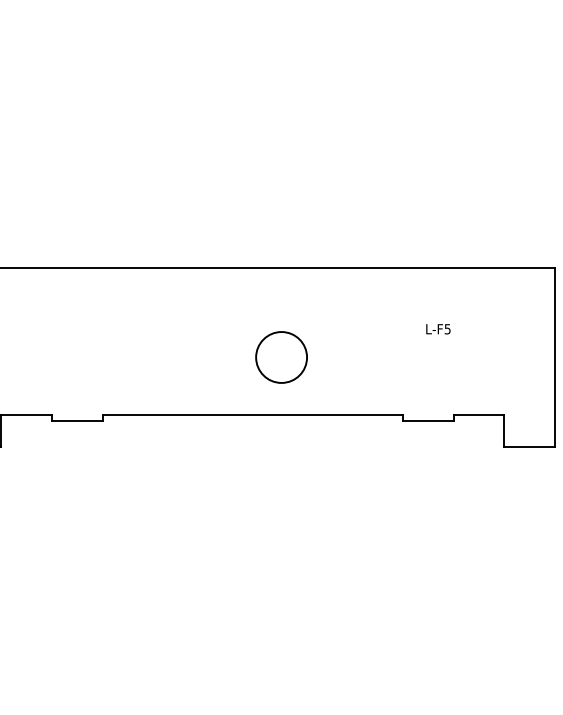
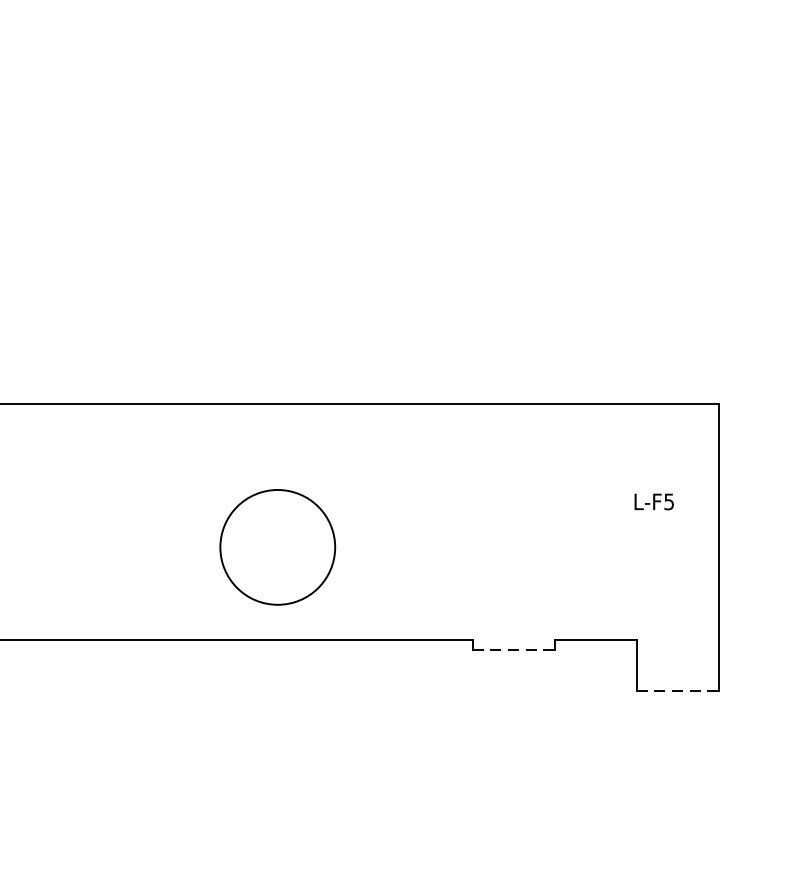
text: (438, 329) -> (654, 502), moved
circle: (281, 357) -> (277, 547), size x1.4
line: (427, 421) -> (512, 650), solid -> dashed
line: (529, 446) -> (676, 690), solid -> dashed

